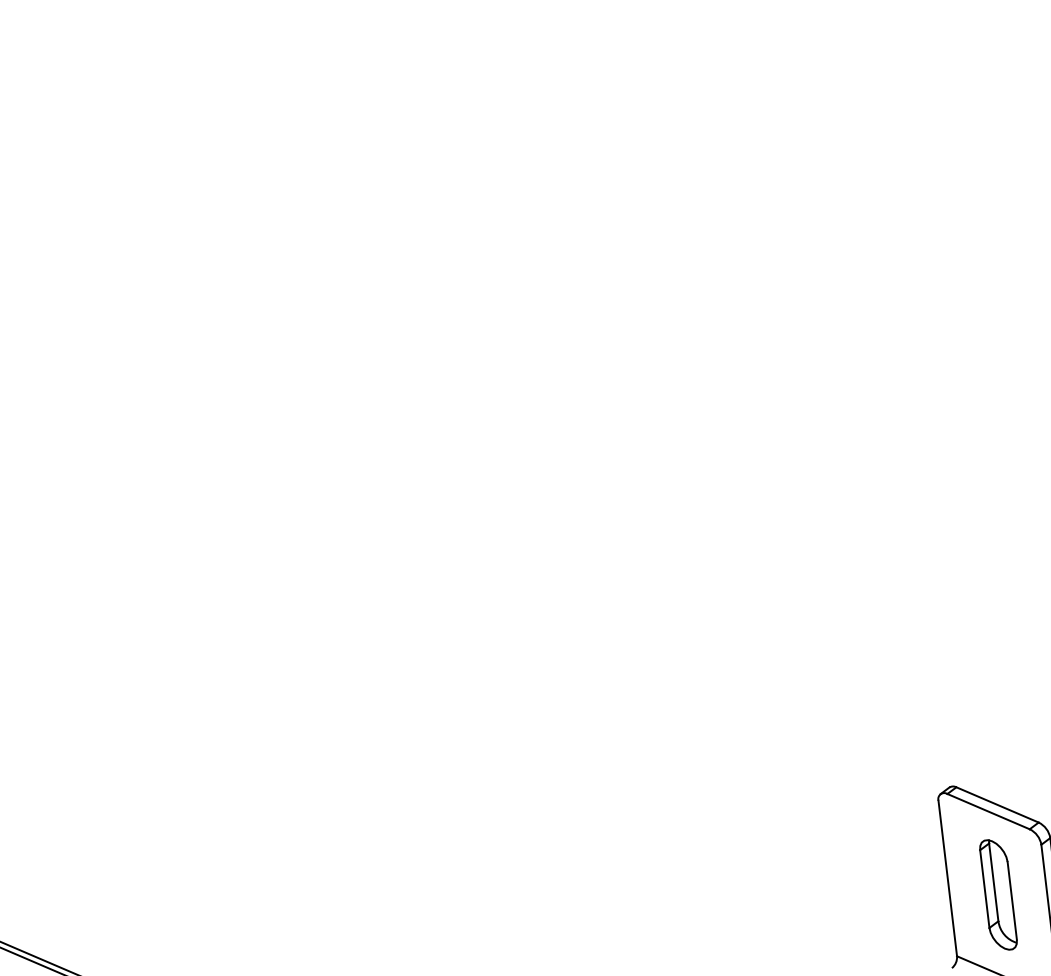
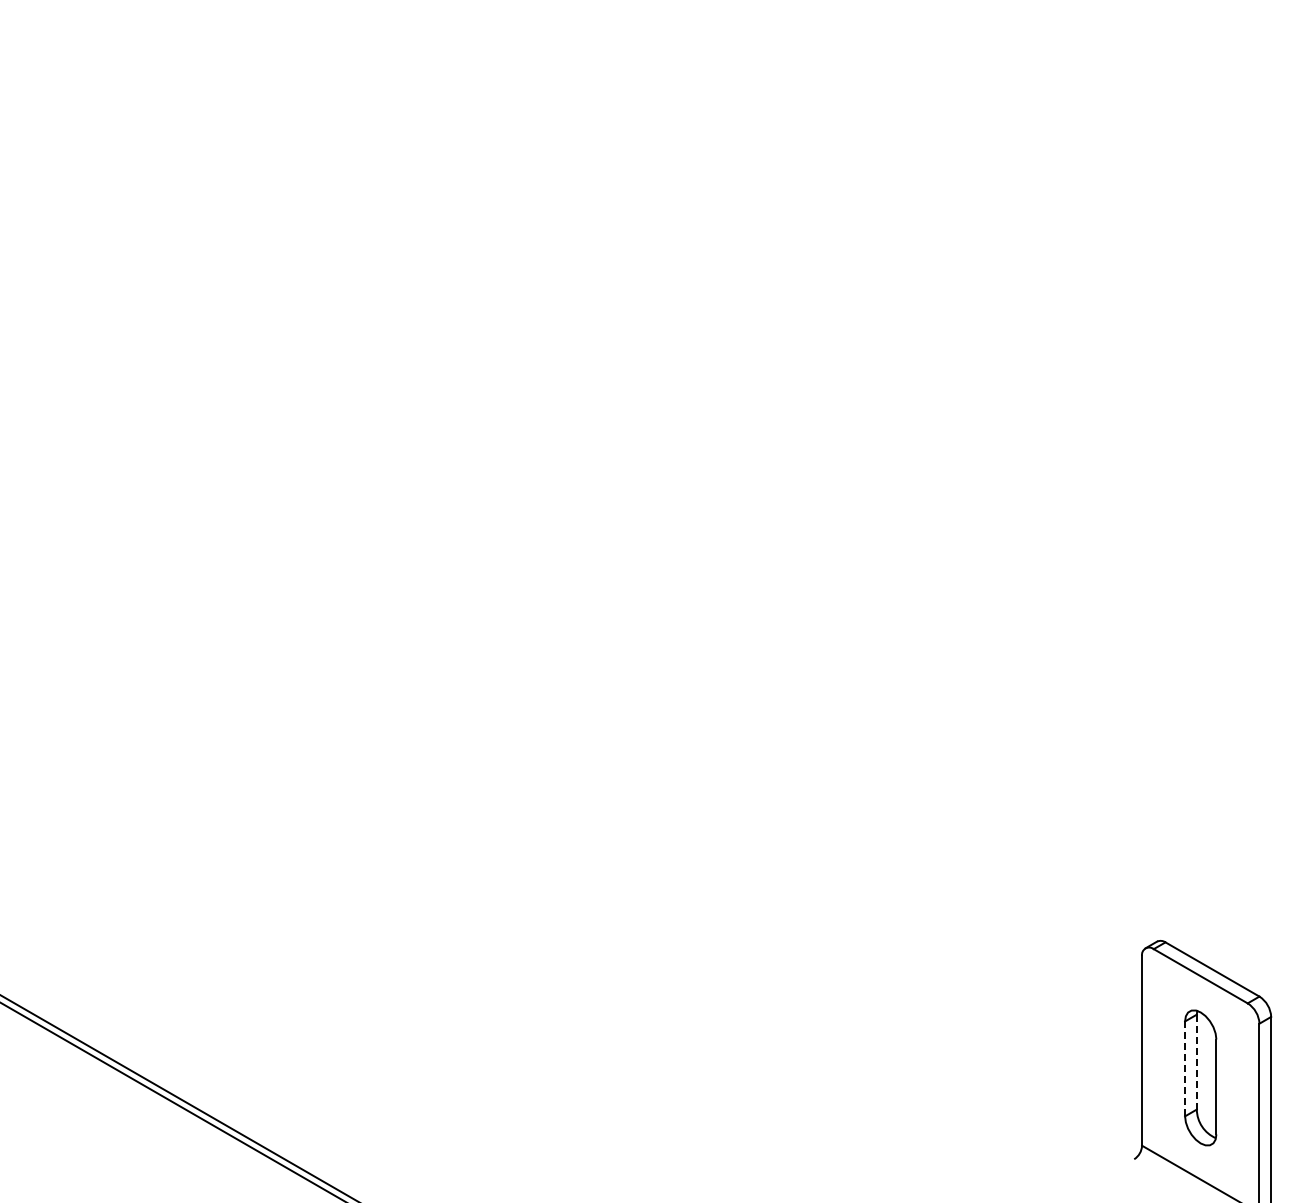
line: (993, 881) -> (1196, 1061), solid -> dashed
line: (985, 888) -> (1185, 1068), solid -> dashed

